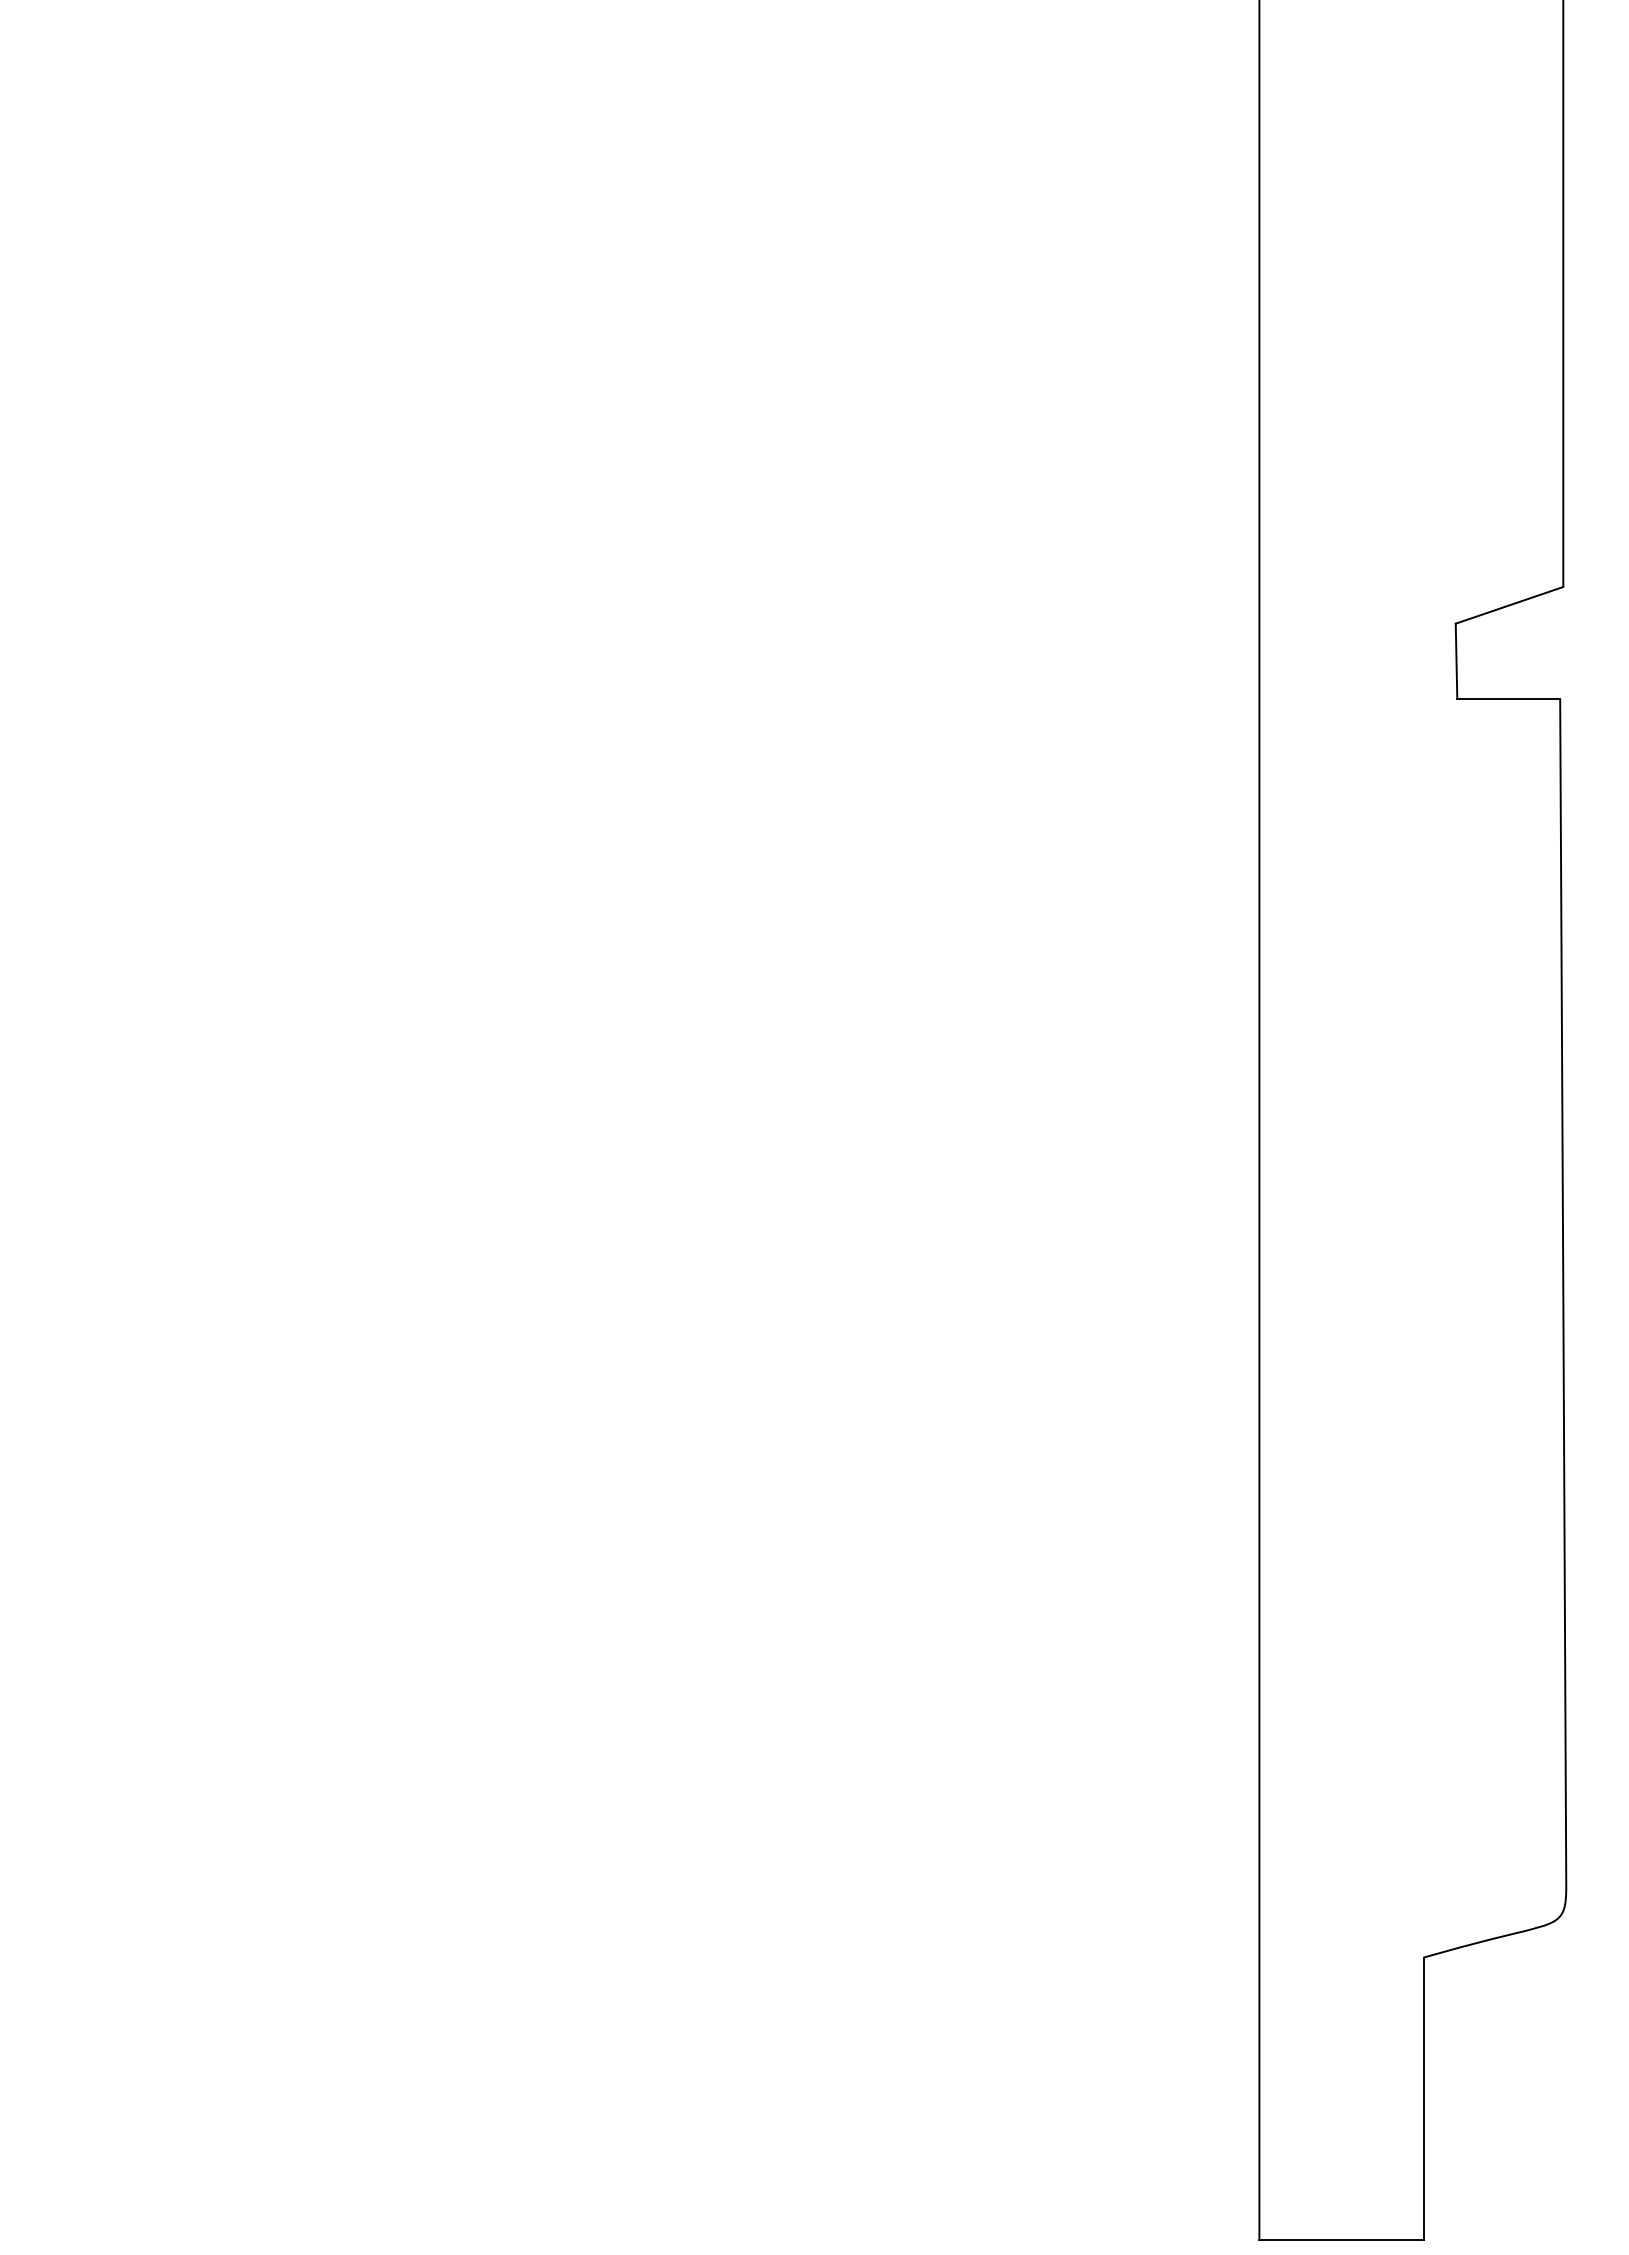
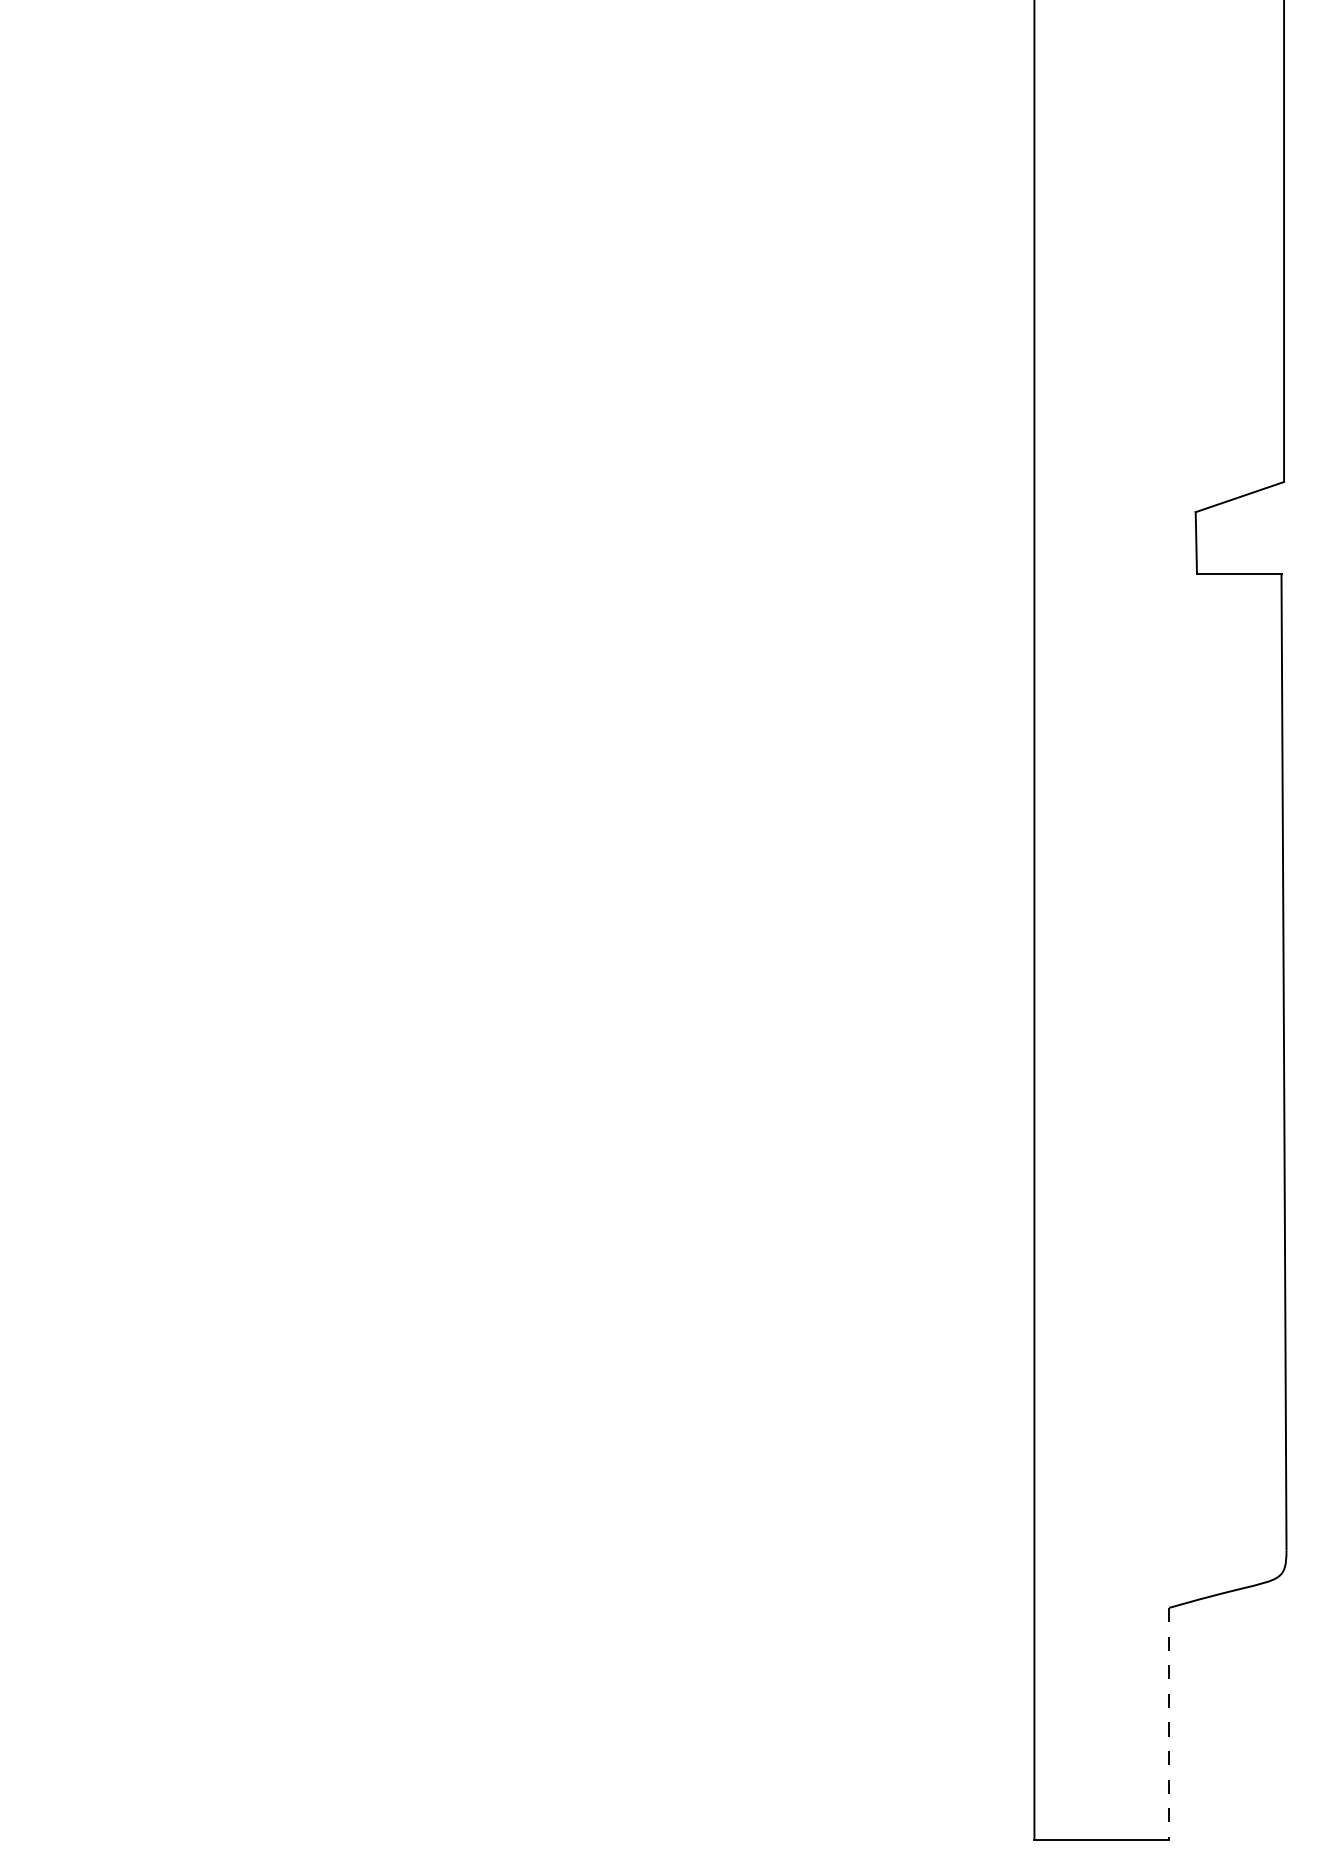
line: (1423, 2099) -> (1169, 1724), solid -> dashed

